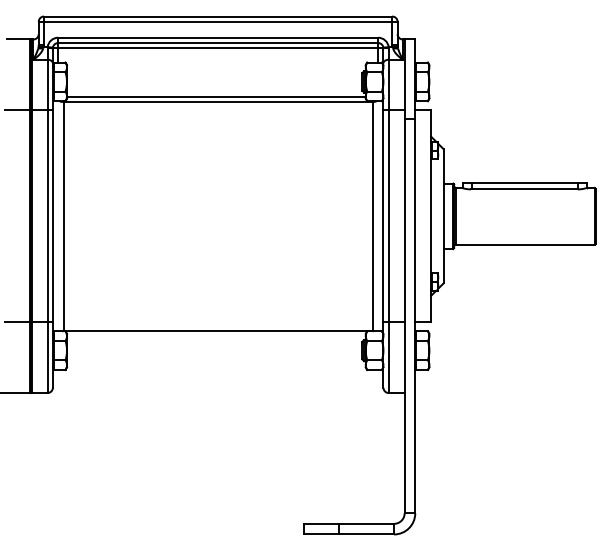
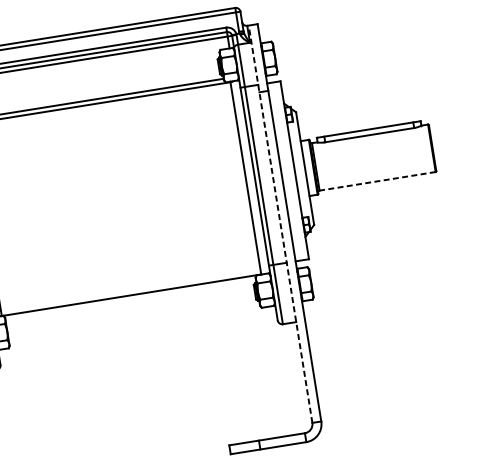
line: (524, 244) -> (376, 181), solid -> dashed
line: (404, 276) -> (280, 224), solid -> dashed

